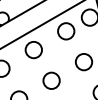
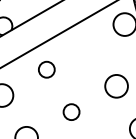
circle: (66, 31) -> (92, 43), removed
circle: (33, 50) -> (46, 70), size x0.7
circle: (51, 80) -> (71, 111), size x0.7

